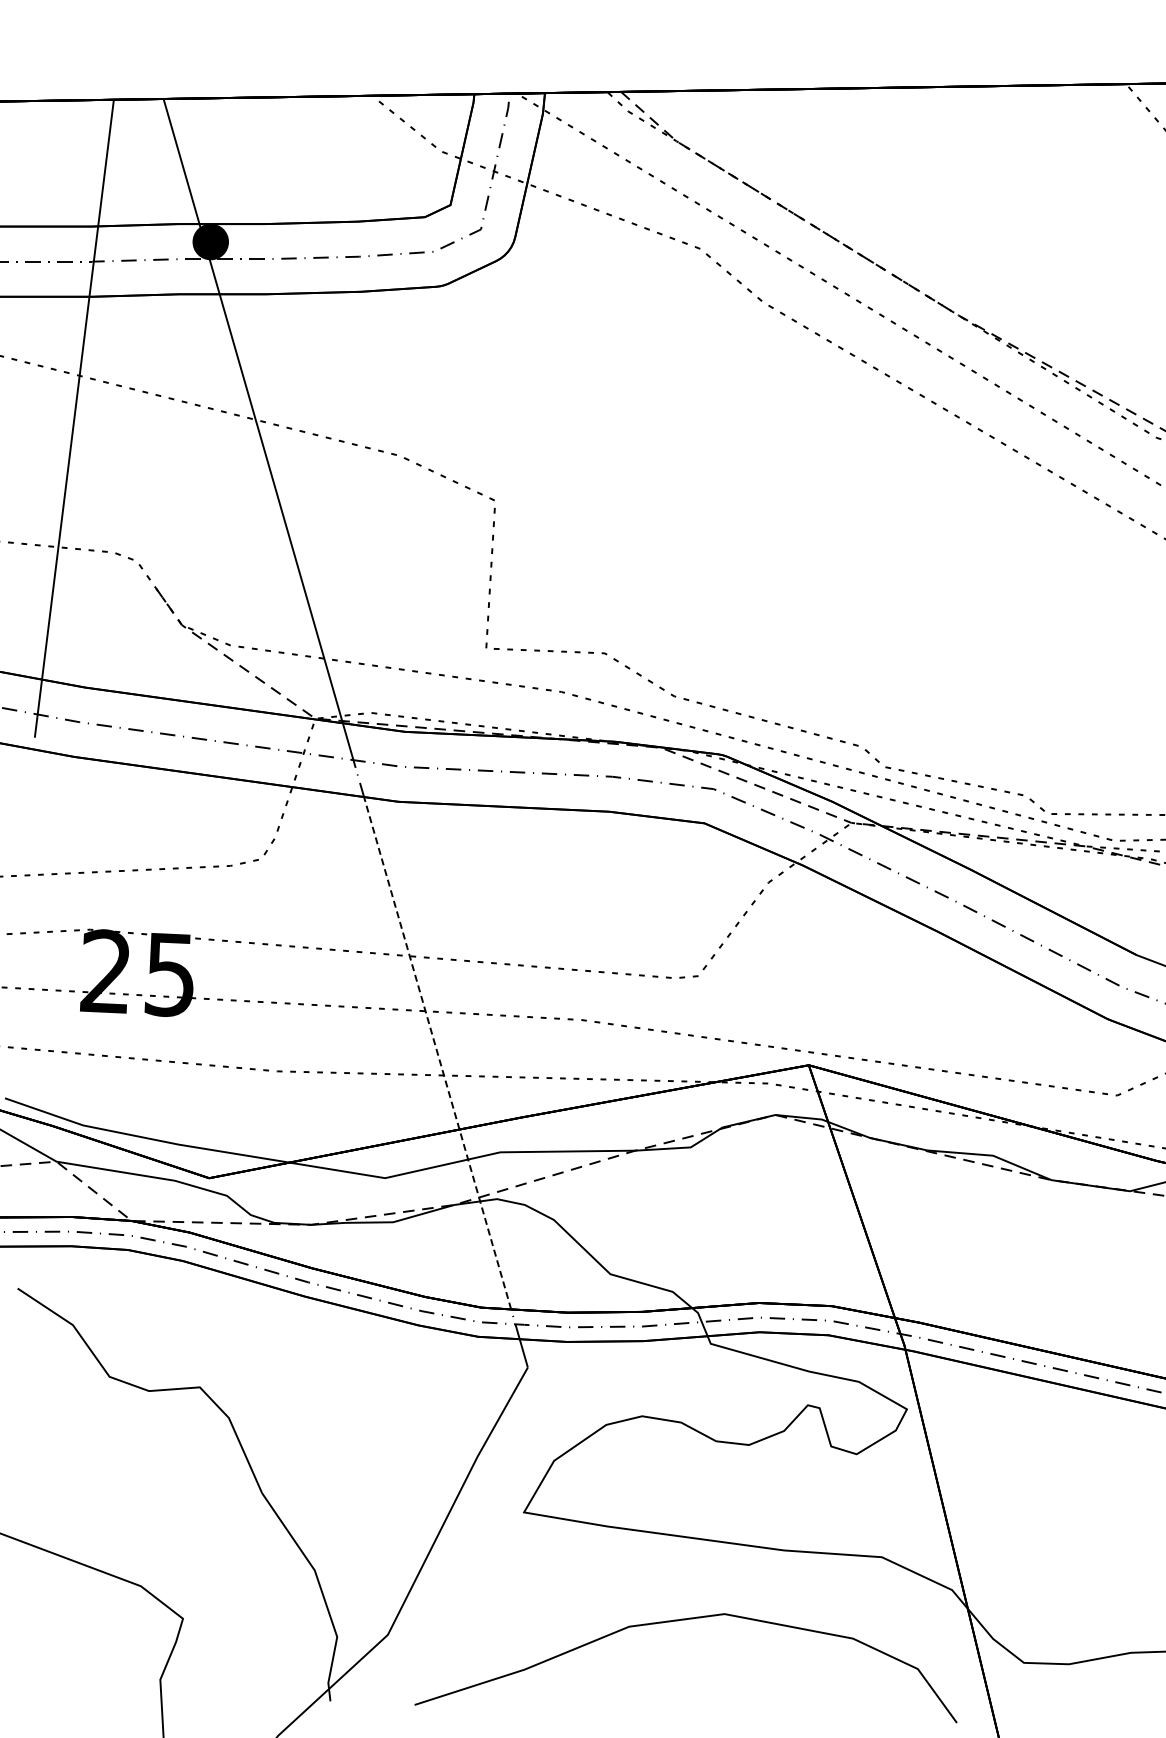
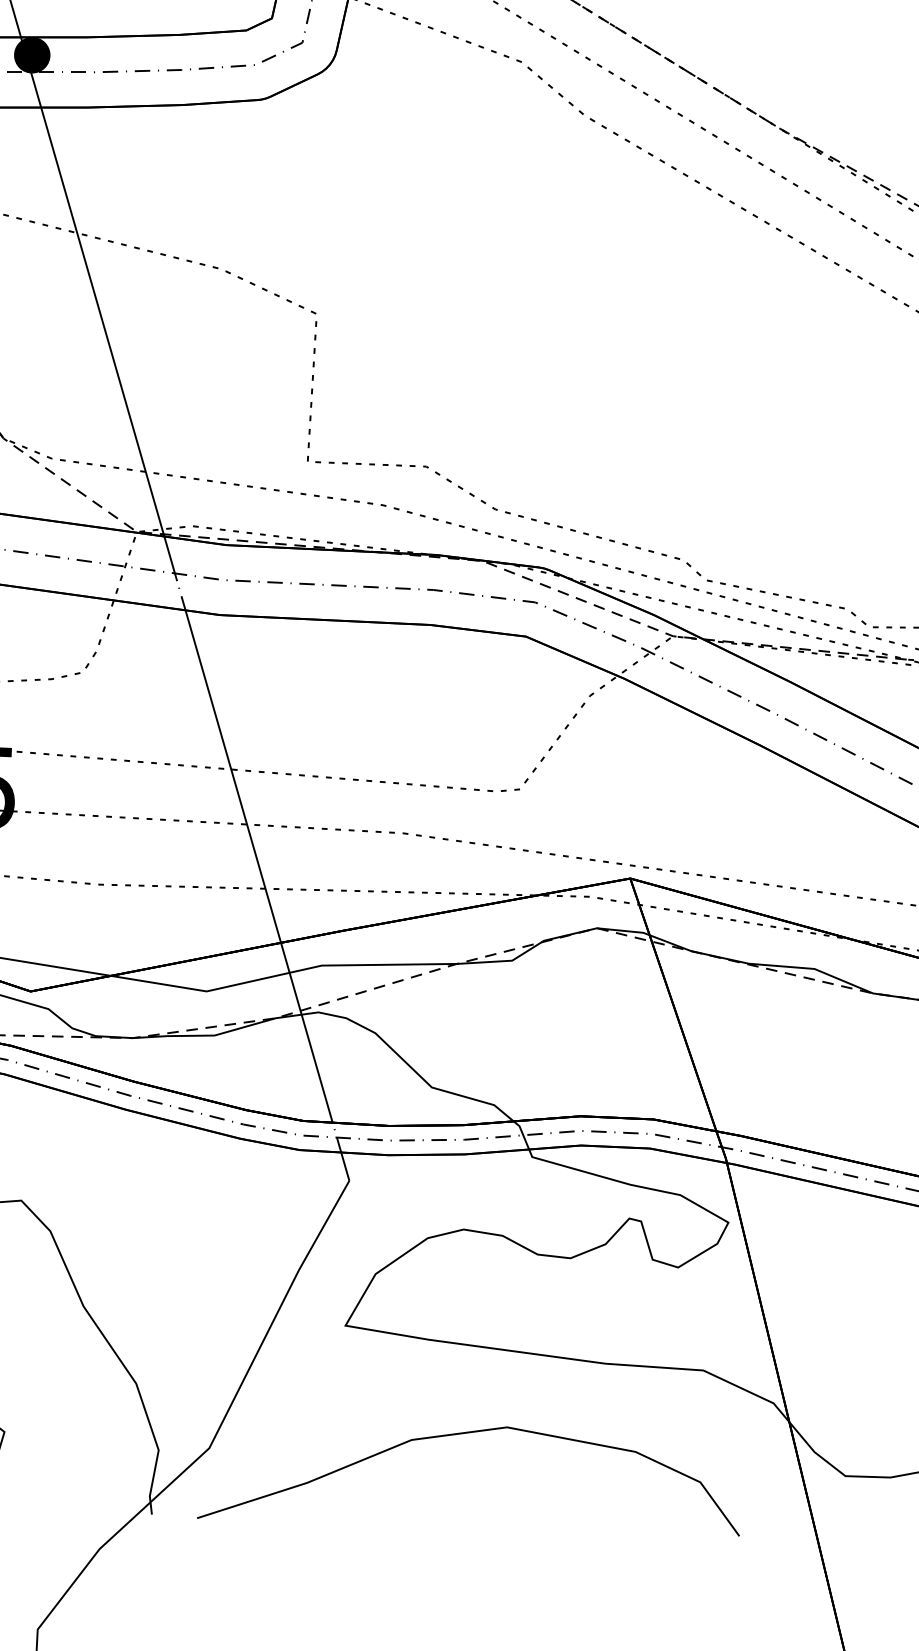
line: (437, 1053) -> (258, 866), dashed -> solid
curve: (678, 1621) -> (460, 1434), moved

